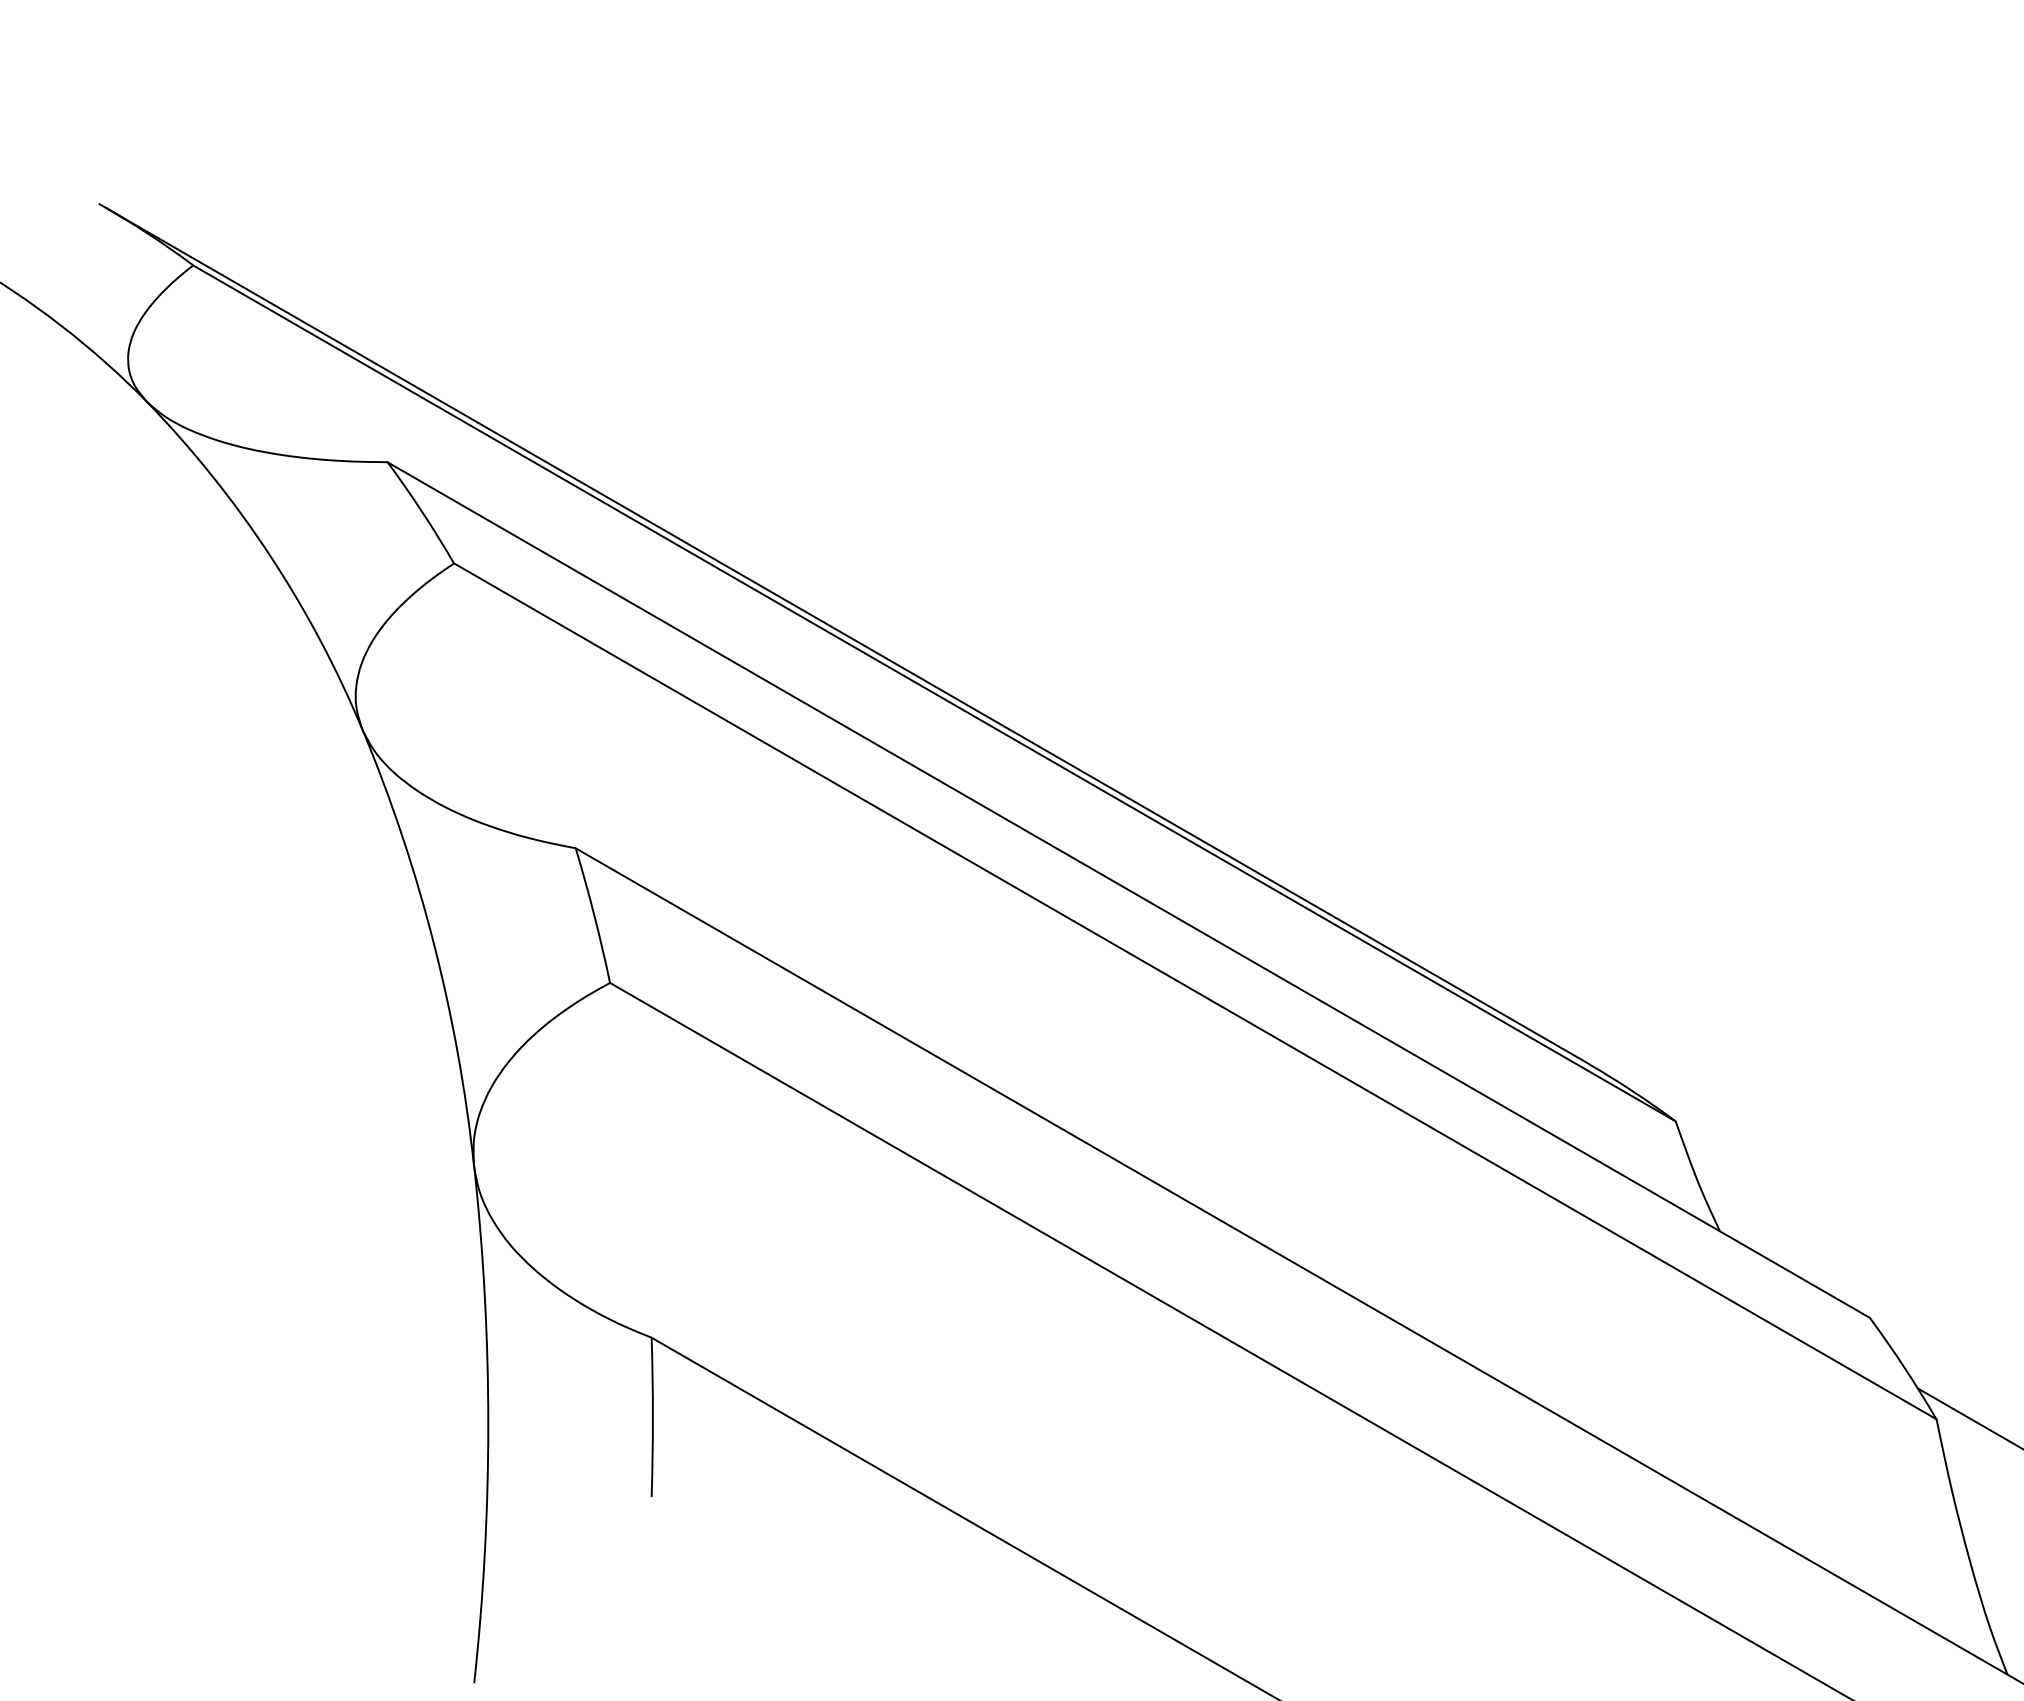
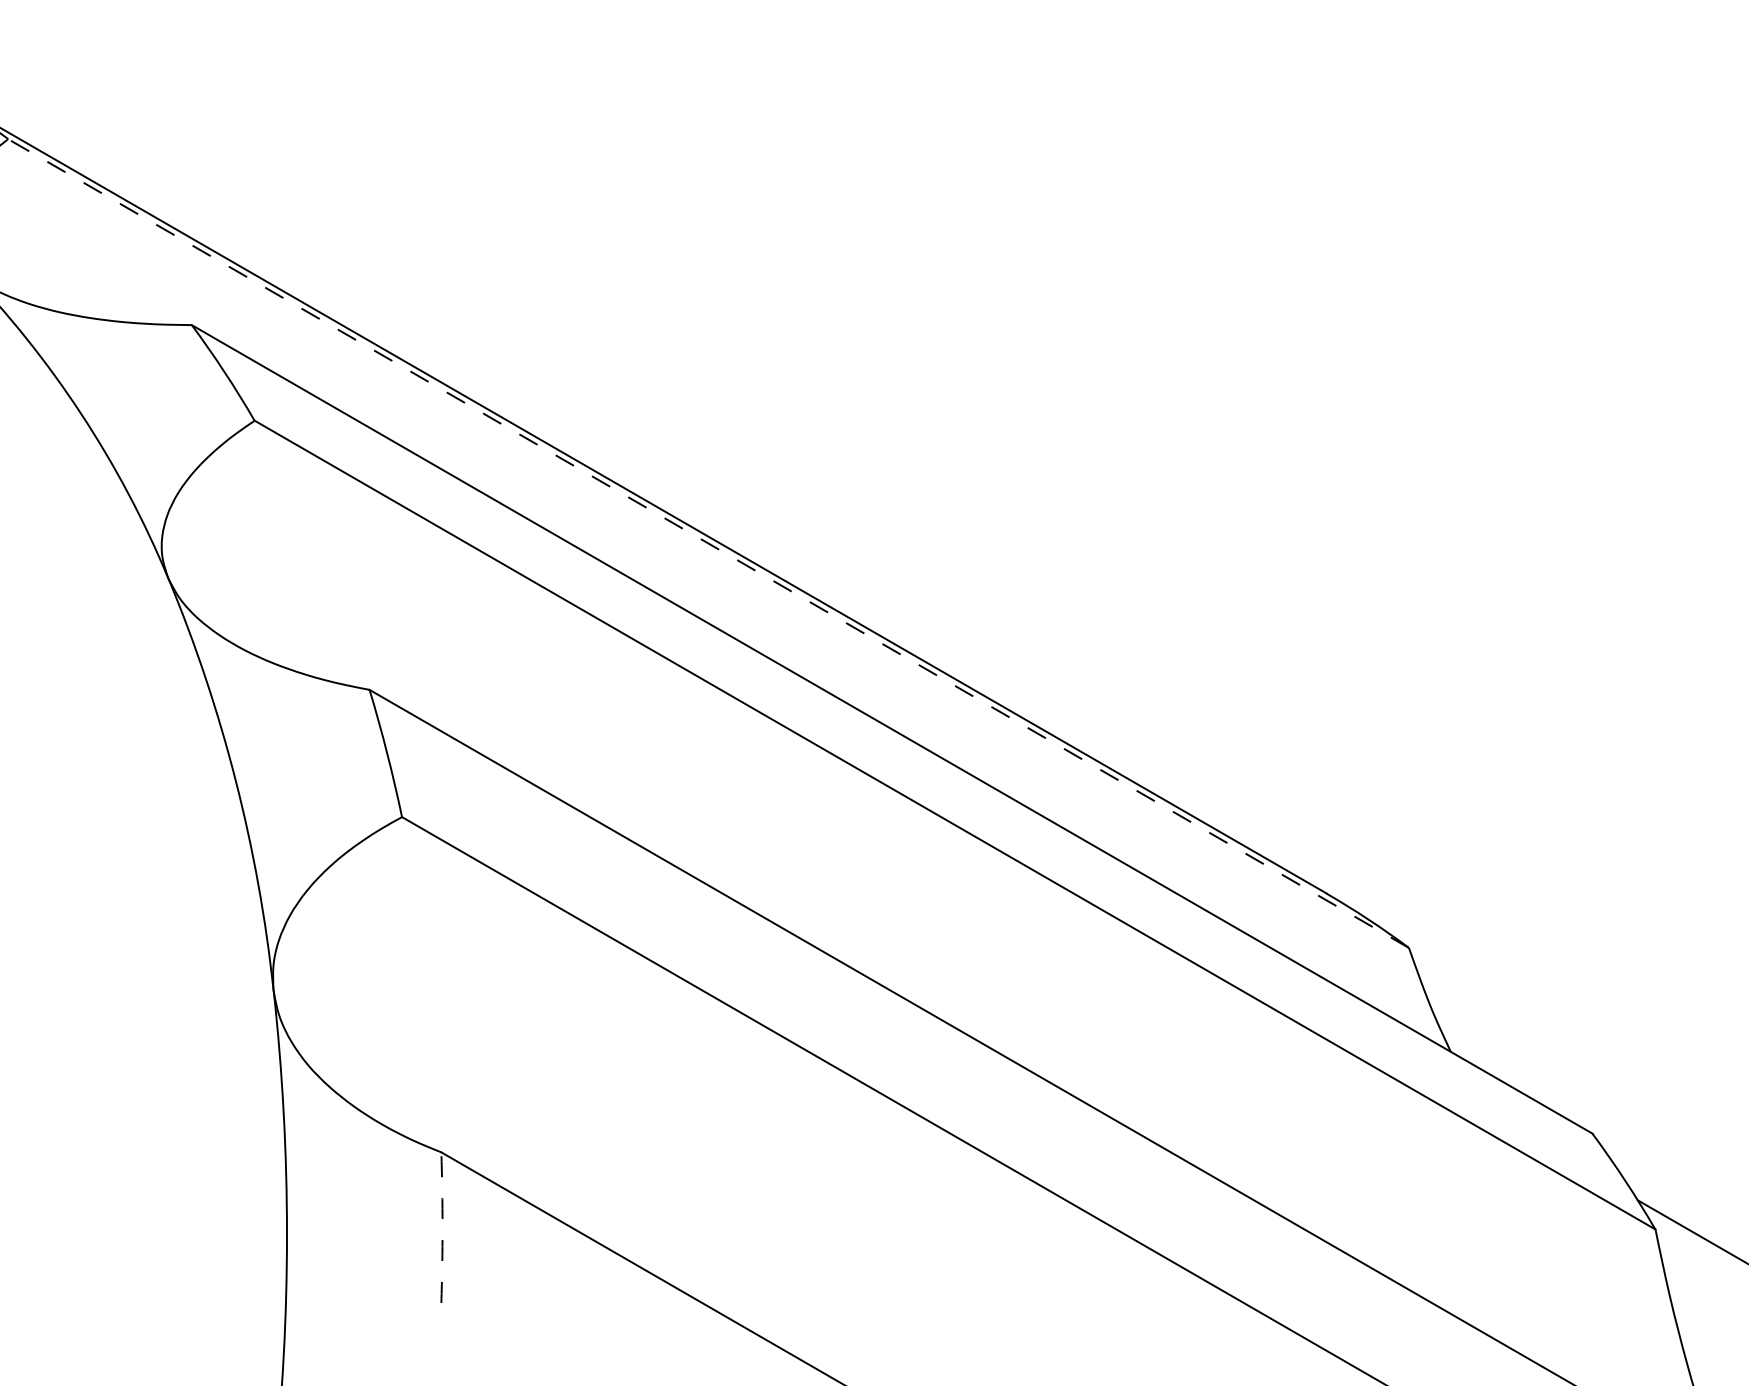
line: (934, 693) -> (708, 543), solid -> dashed
arc: (652, 1417) -> (442, 1227), solid -> dashed

